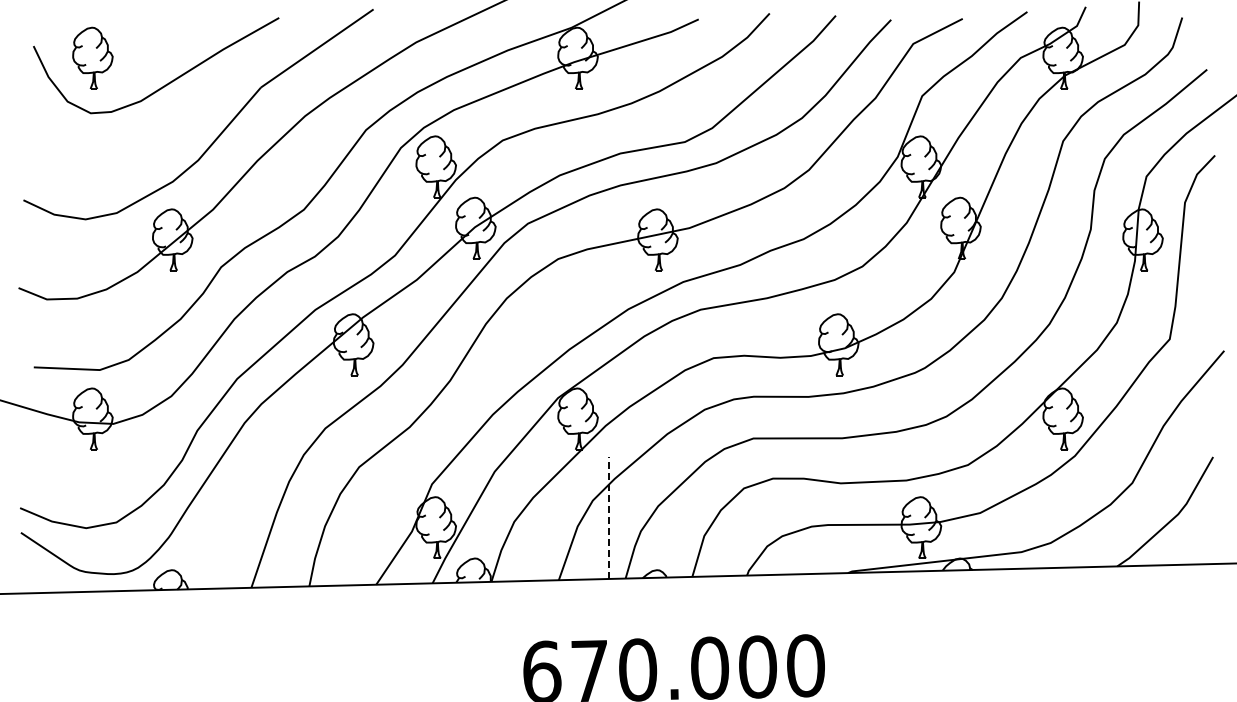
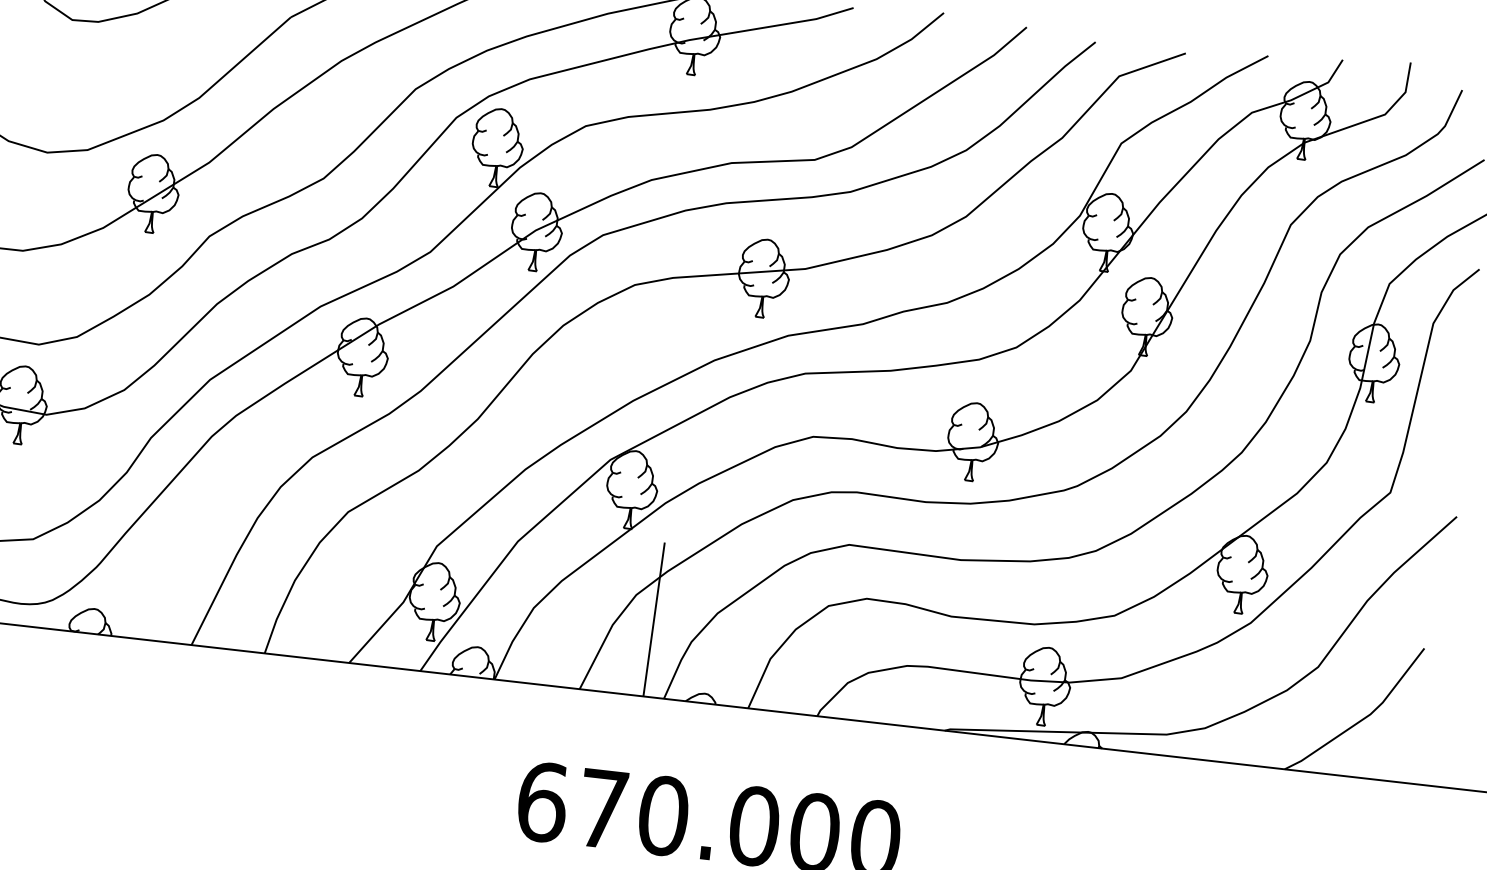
line: (609, 517) -> (654, 619), dashed -> solid

